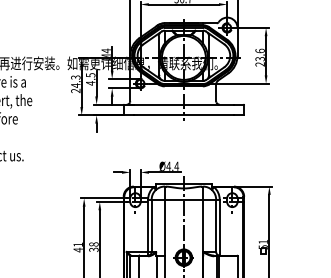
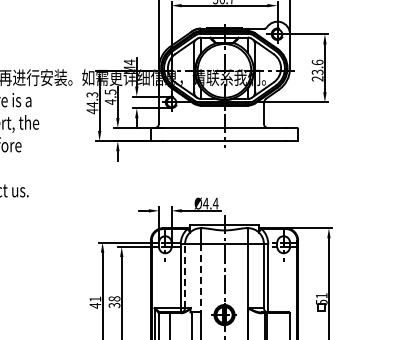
text: (75, 91) -> (92, 111), 24.3 -> 44.3
line: (151, 225) -> (185, 275), solid -> dashed
line: (164, 227) -> (200, 278), solid -> dashed

